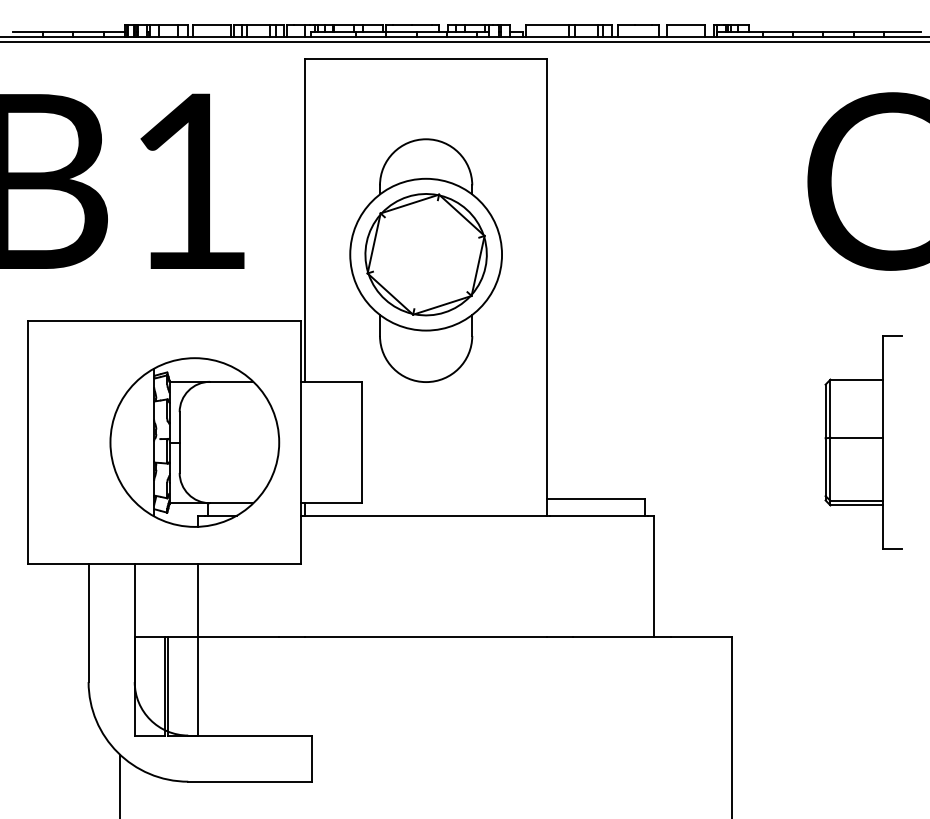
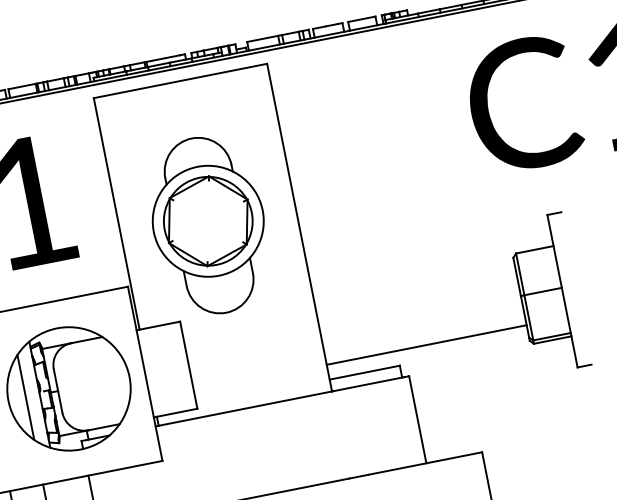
line: (134, 442) -> (25, 397), added
line: (685, 478) -> (426, 345), added

